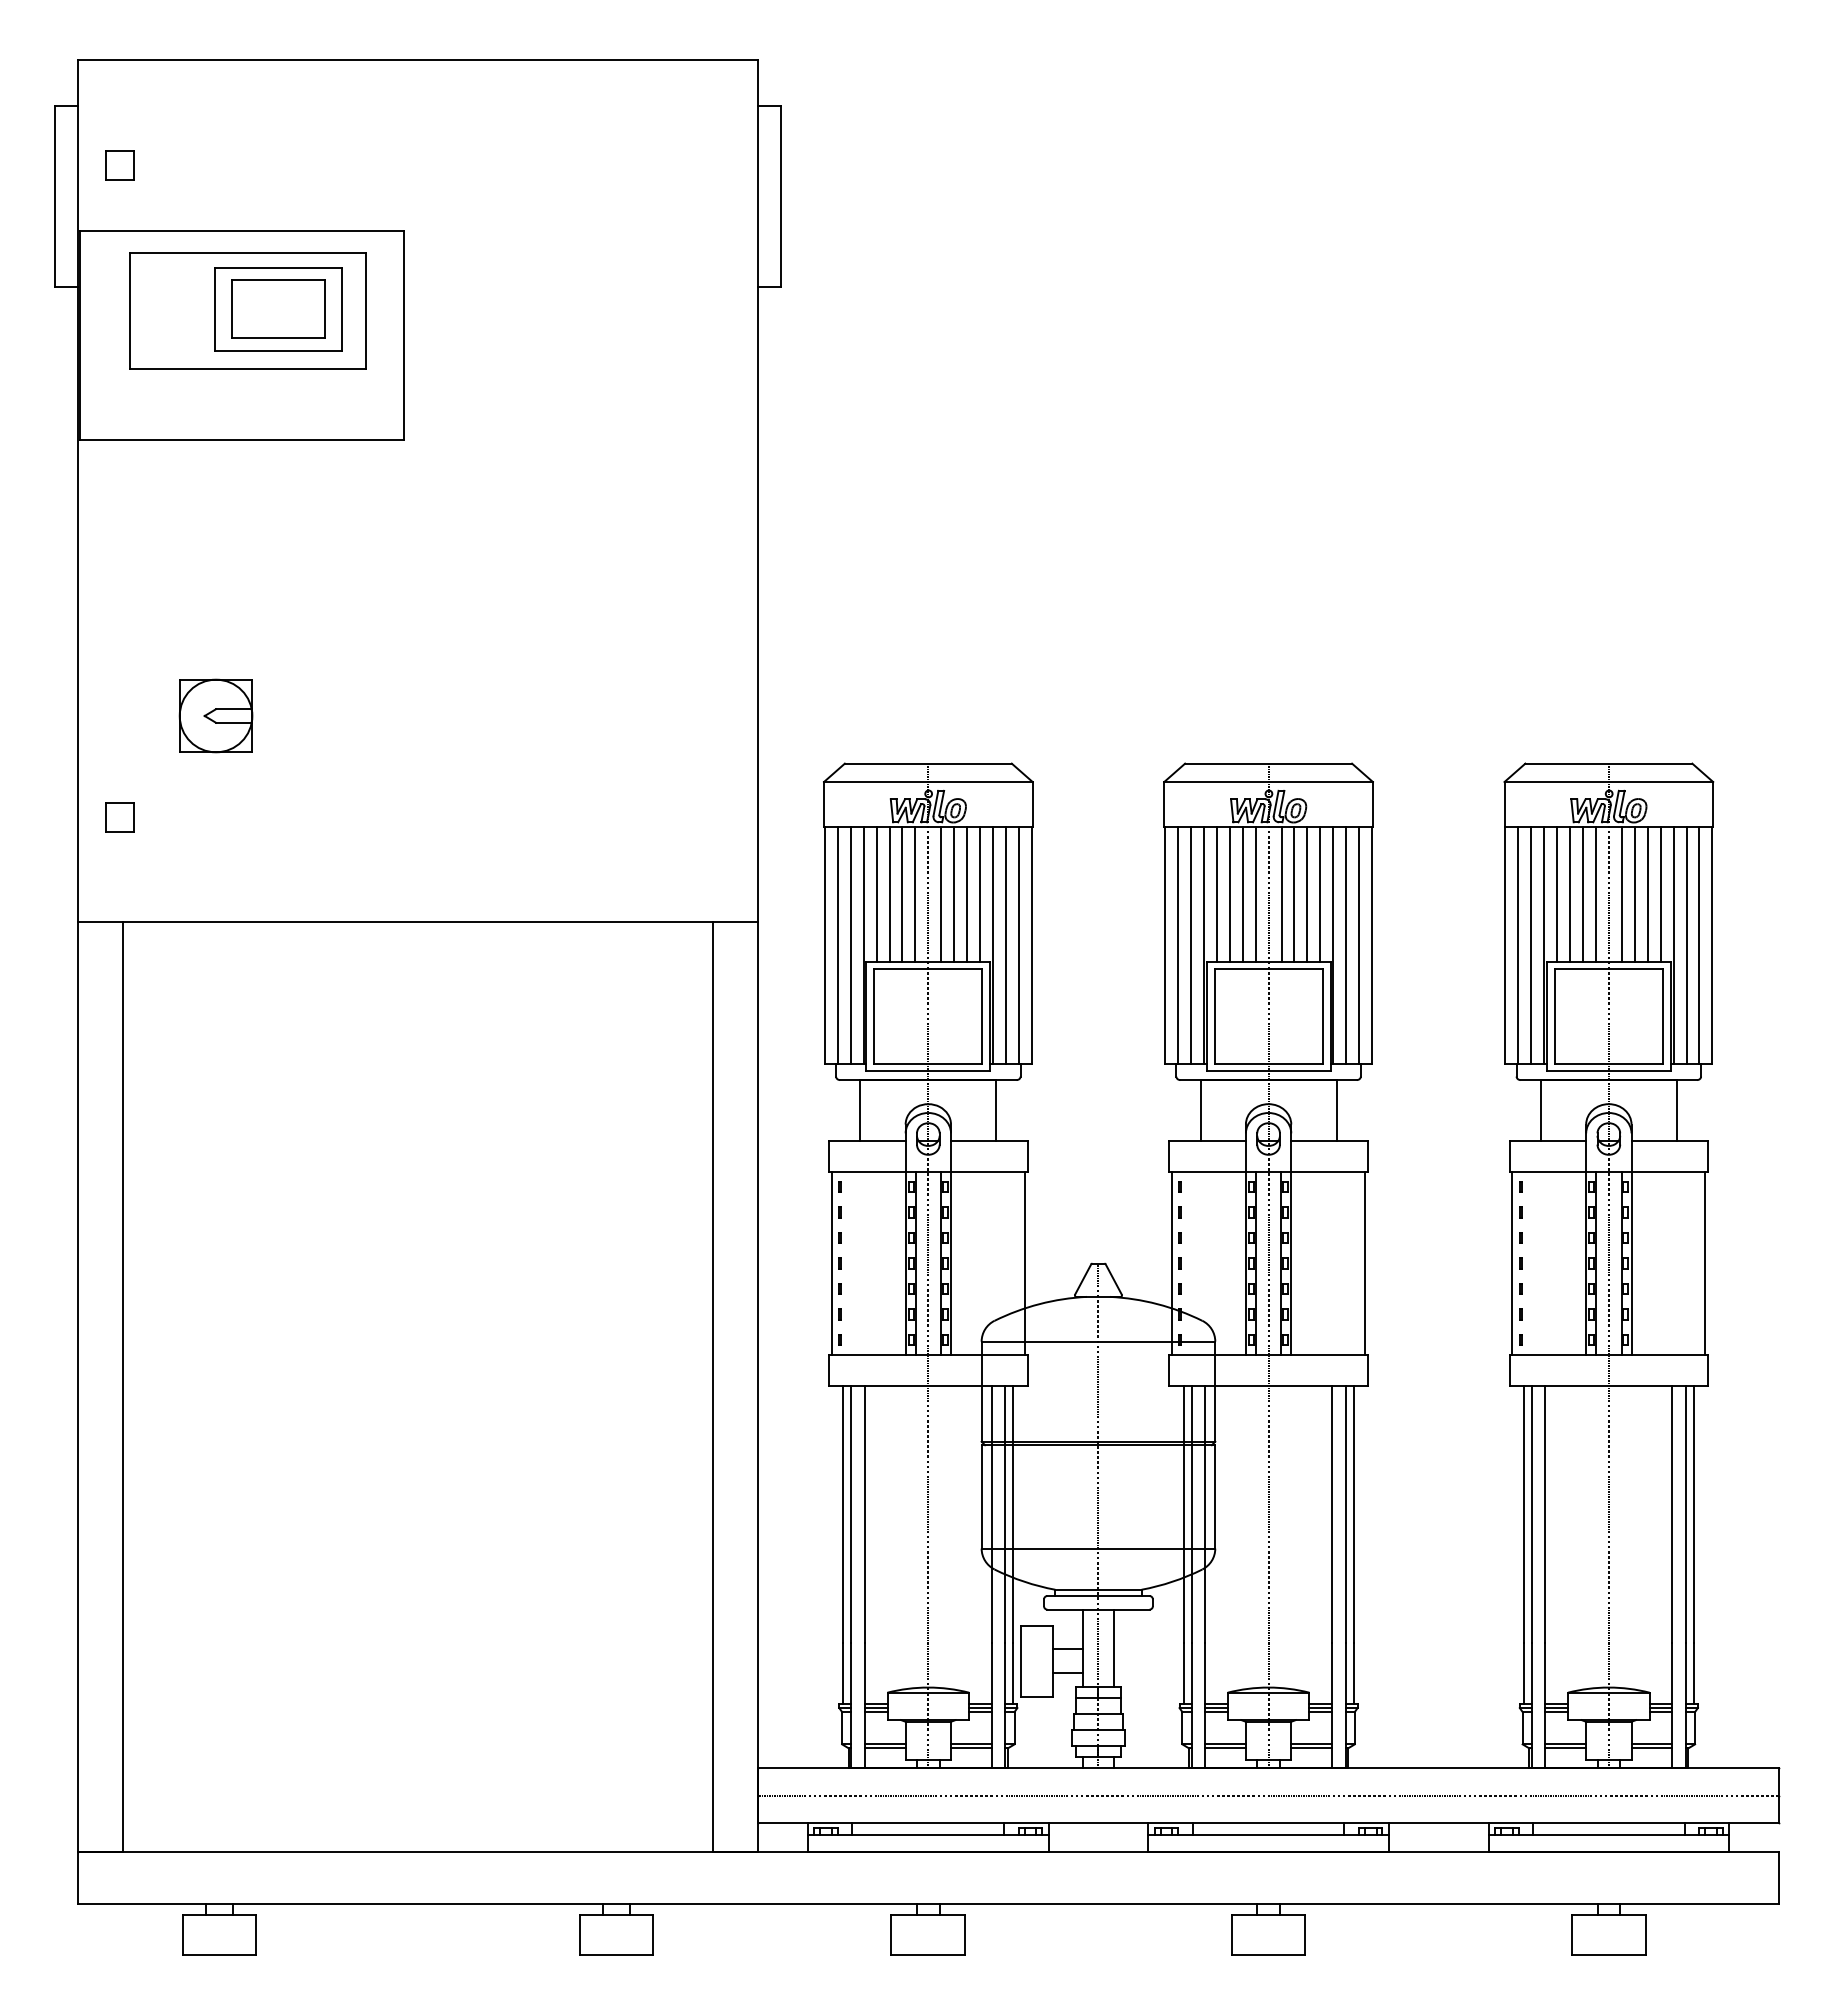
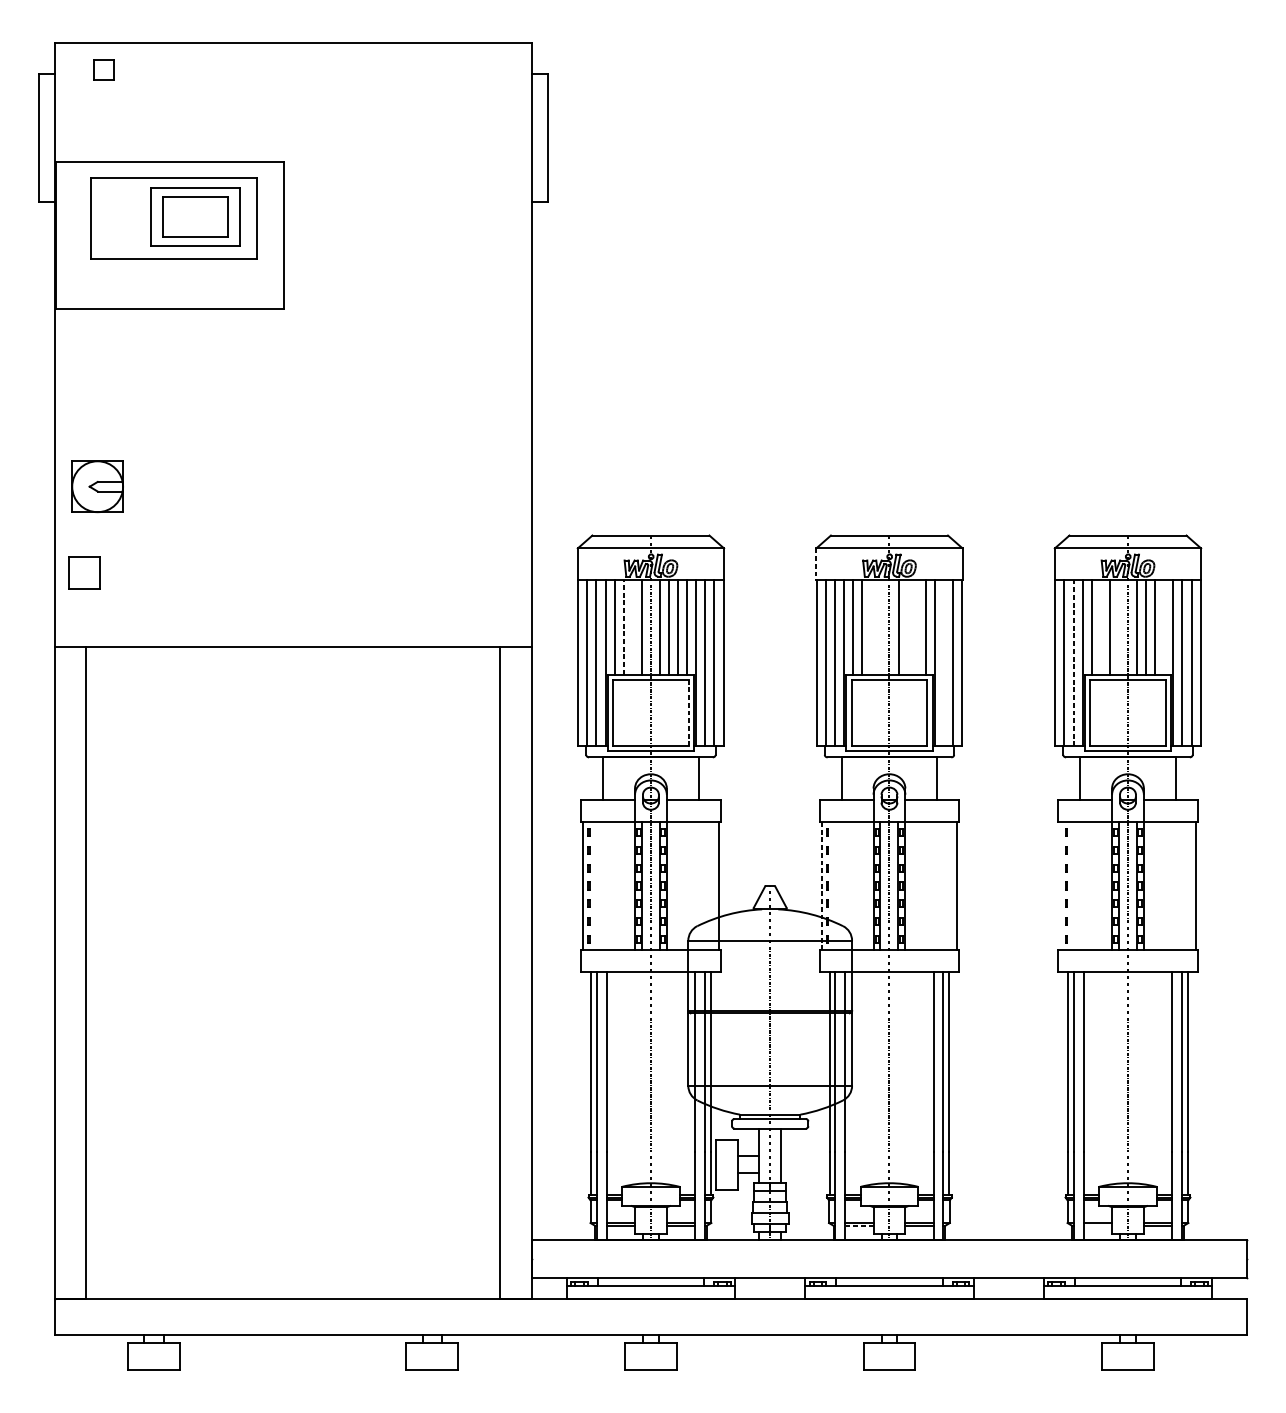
part: (119, 165) -> (103, 69), moved
part: (215, 715) -> (97, 486), moved
line: (1164, 804) -> (816, 564), solid -> dashed
part: (119, 817) -> (83, 573), size x1.6
line: (889, 894) -> (623, 627), solid -> dashed
line: (902, 894) -> (632, 627), removed
line: (1242, 894) -> (871, 627), removed
line: (1255, 894) -> (880, 627), removed
line: (1294, 894) -> (907, 627), removed
line: (1307, 894) -> (916, 627), removed
line: (1570, 894) -> (1101, 627), removed
line: (1595, 894) -> (1118, 627), removed
line: (1660, 894) -> (1164, 627), removed
line: (1346, 945) -> (944, 663), removed
line: (1531, 945) -> (1073, 663), solid -> dashed
line: (982, 1016) -> (688, 712), solid -> dashed
line: (1172, 1263) -> (822, 885), solid -> dashed
line: (1512, 1263) -> (1060, 885), removed
line: (1225, 1748) -> (859, 1225), solid -> dashed
line: (1565, 1748) -> (1097, 1225), removed
line: (1268, 1795) -> (889, 1258), removed

